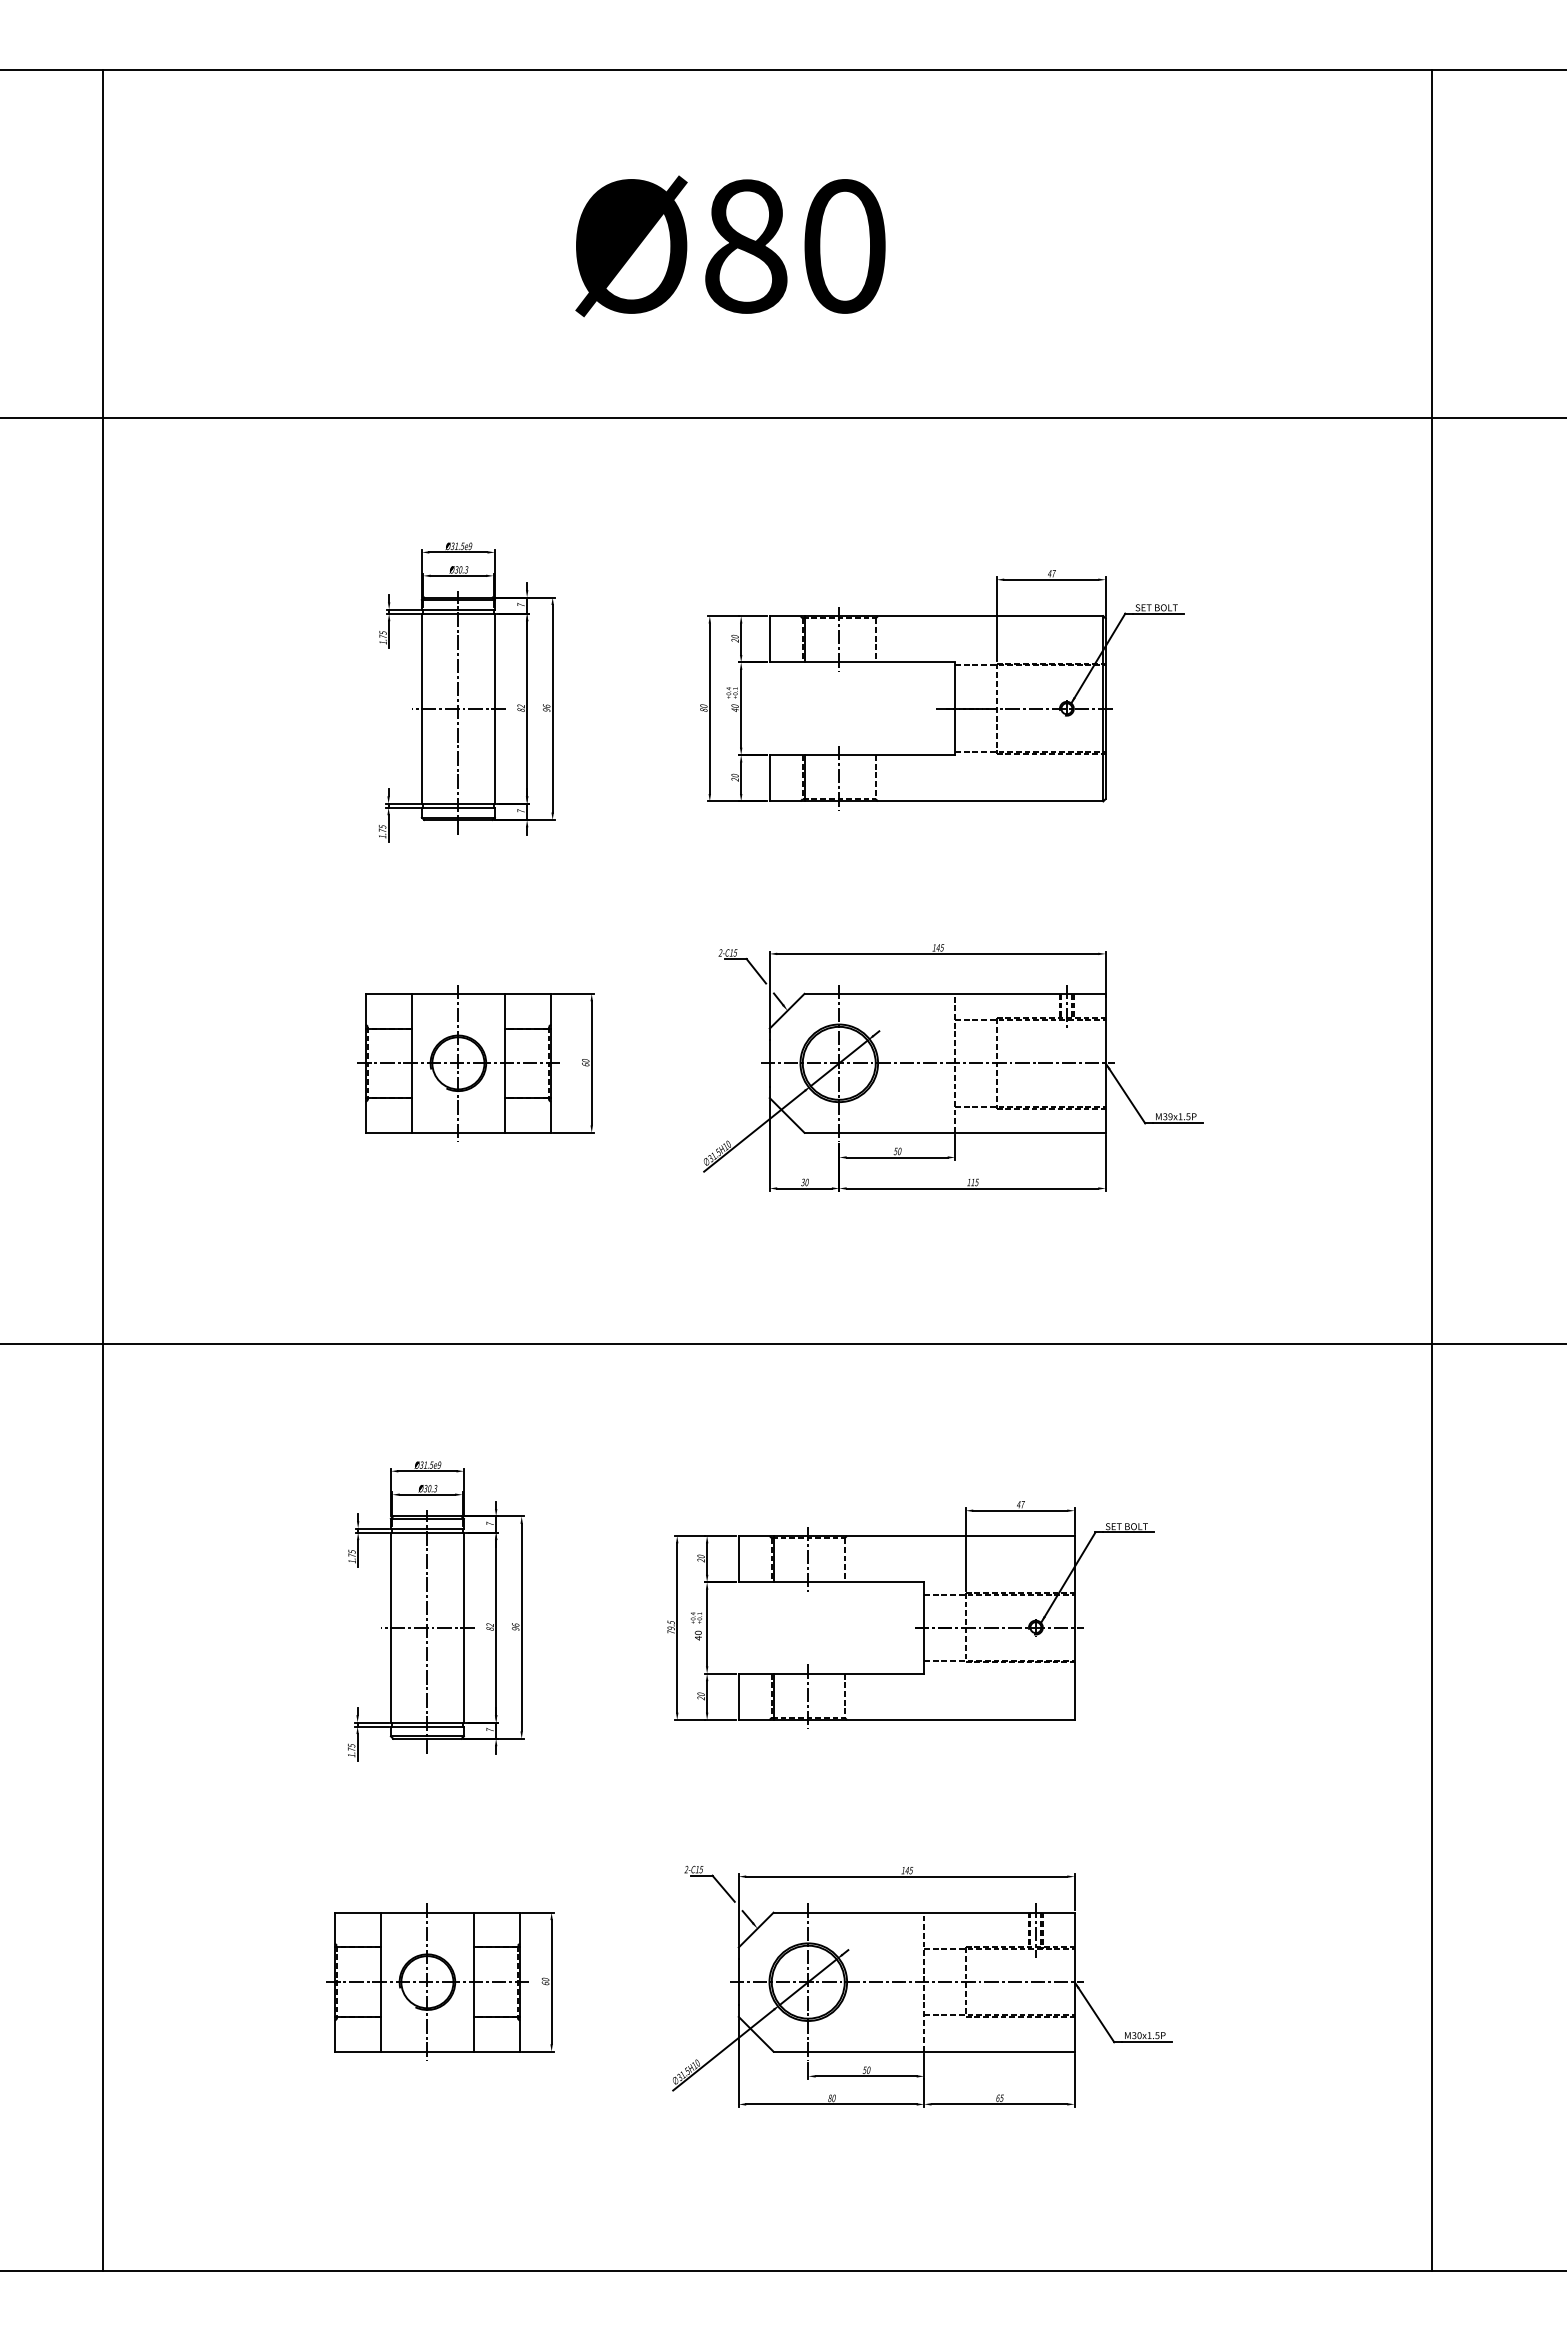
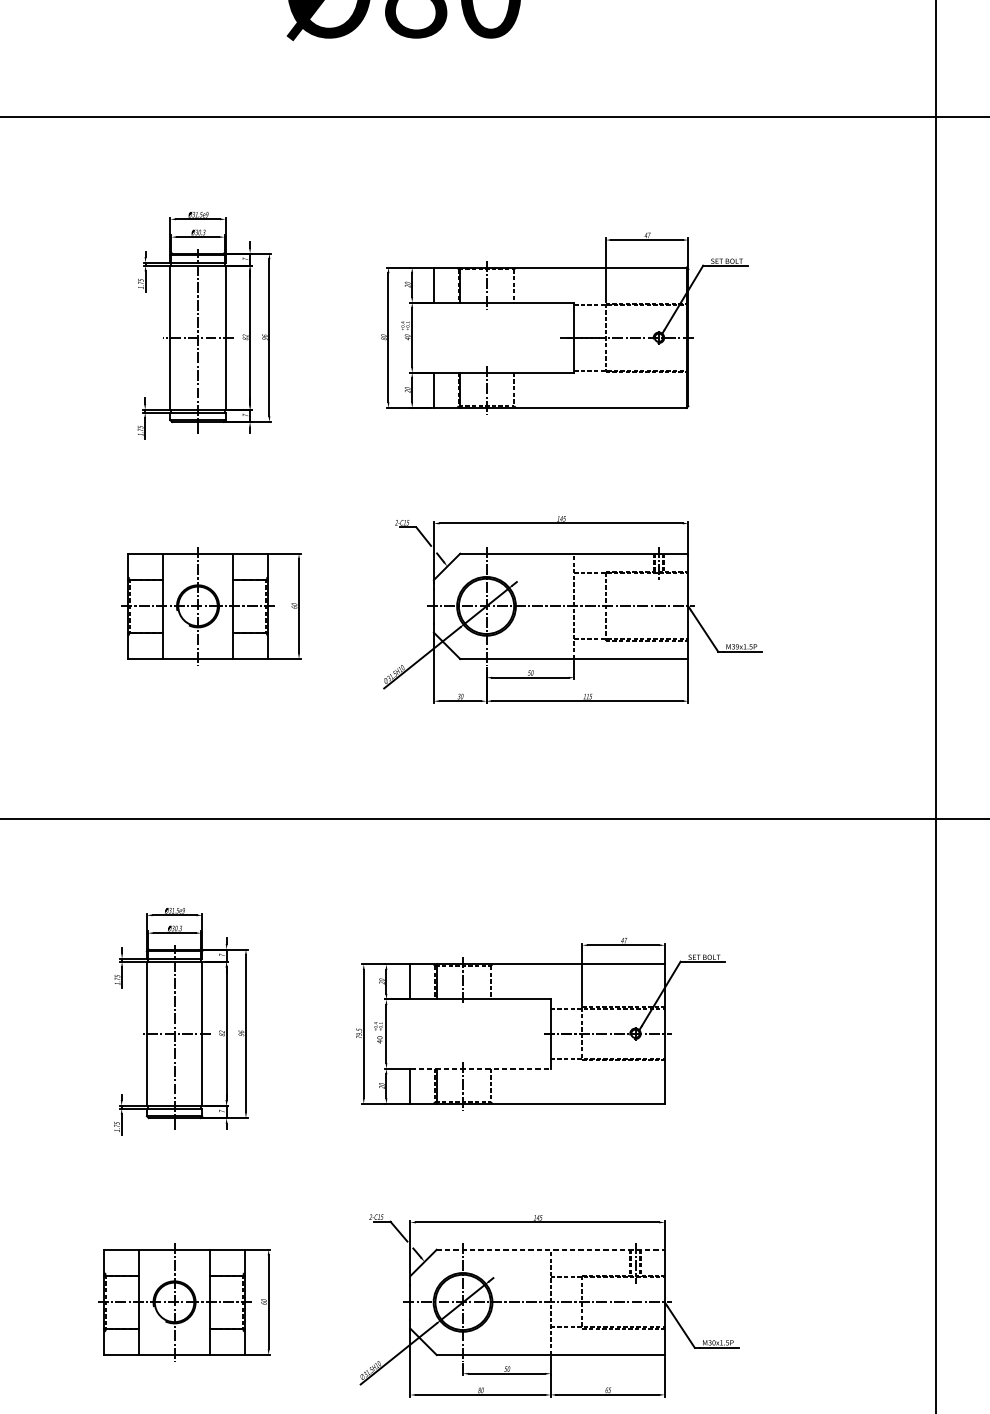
line: (831, 1673) -> (480, 1068), solid -> dashed
line: (924, 1912) -> (551, 1249), solid -> dashed

